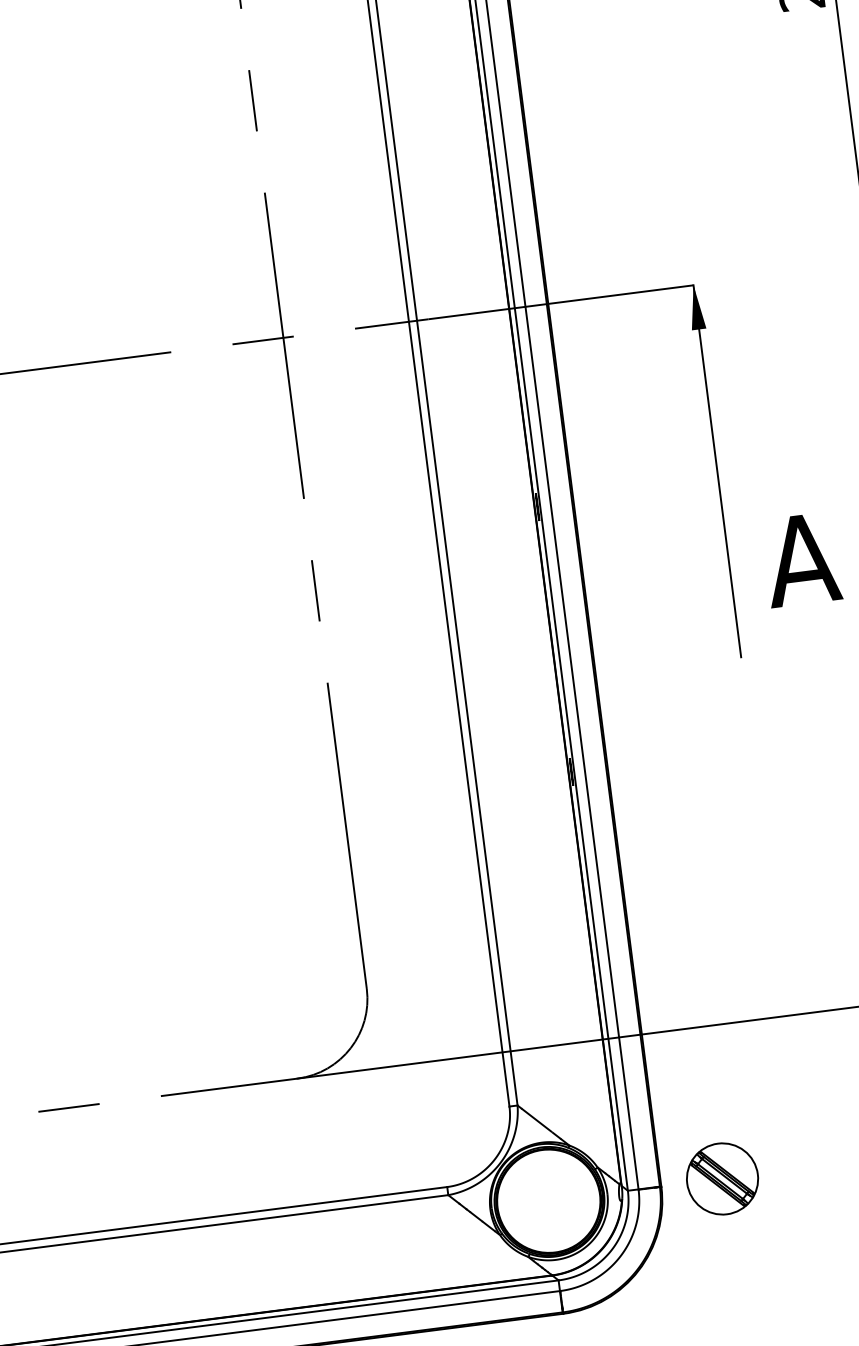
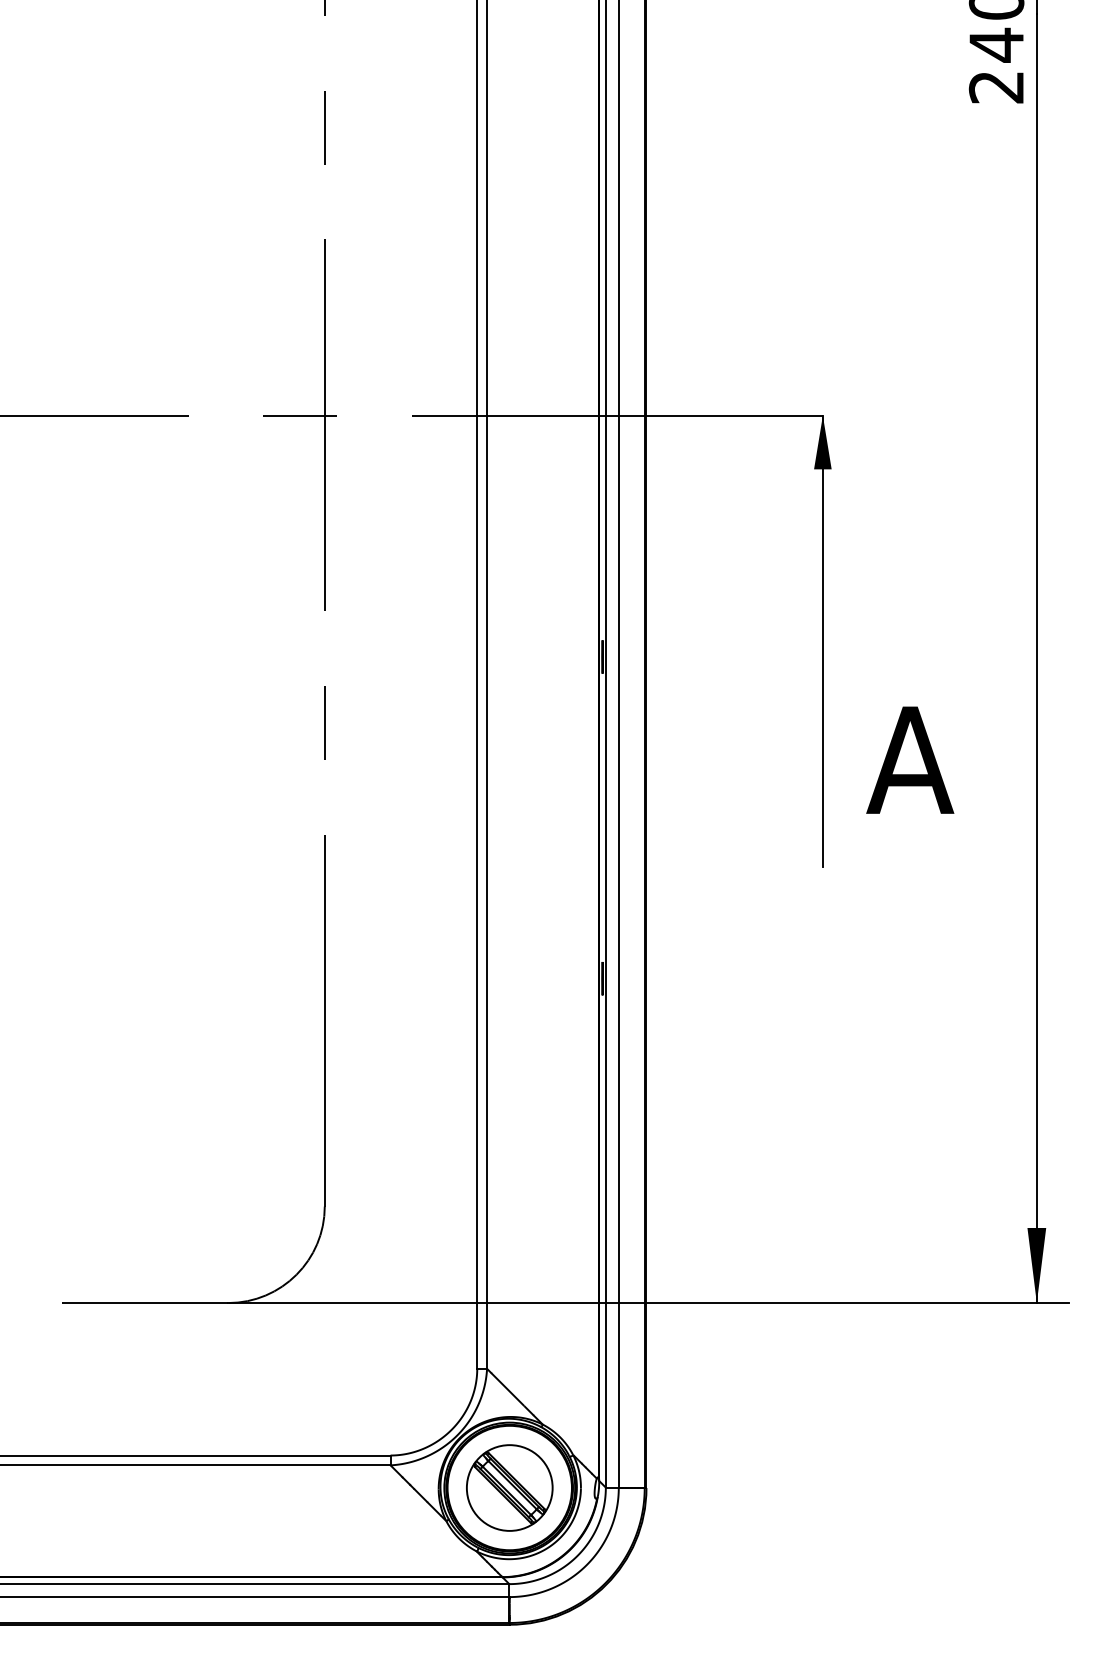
part: (722, 1178) -> (509, 1487), moved

